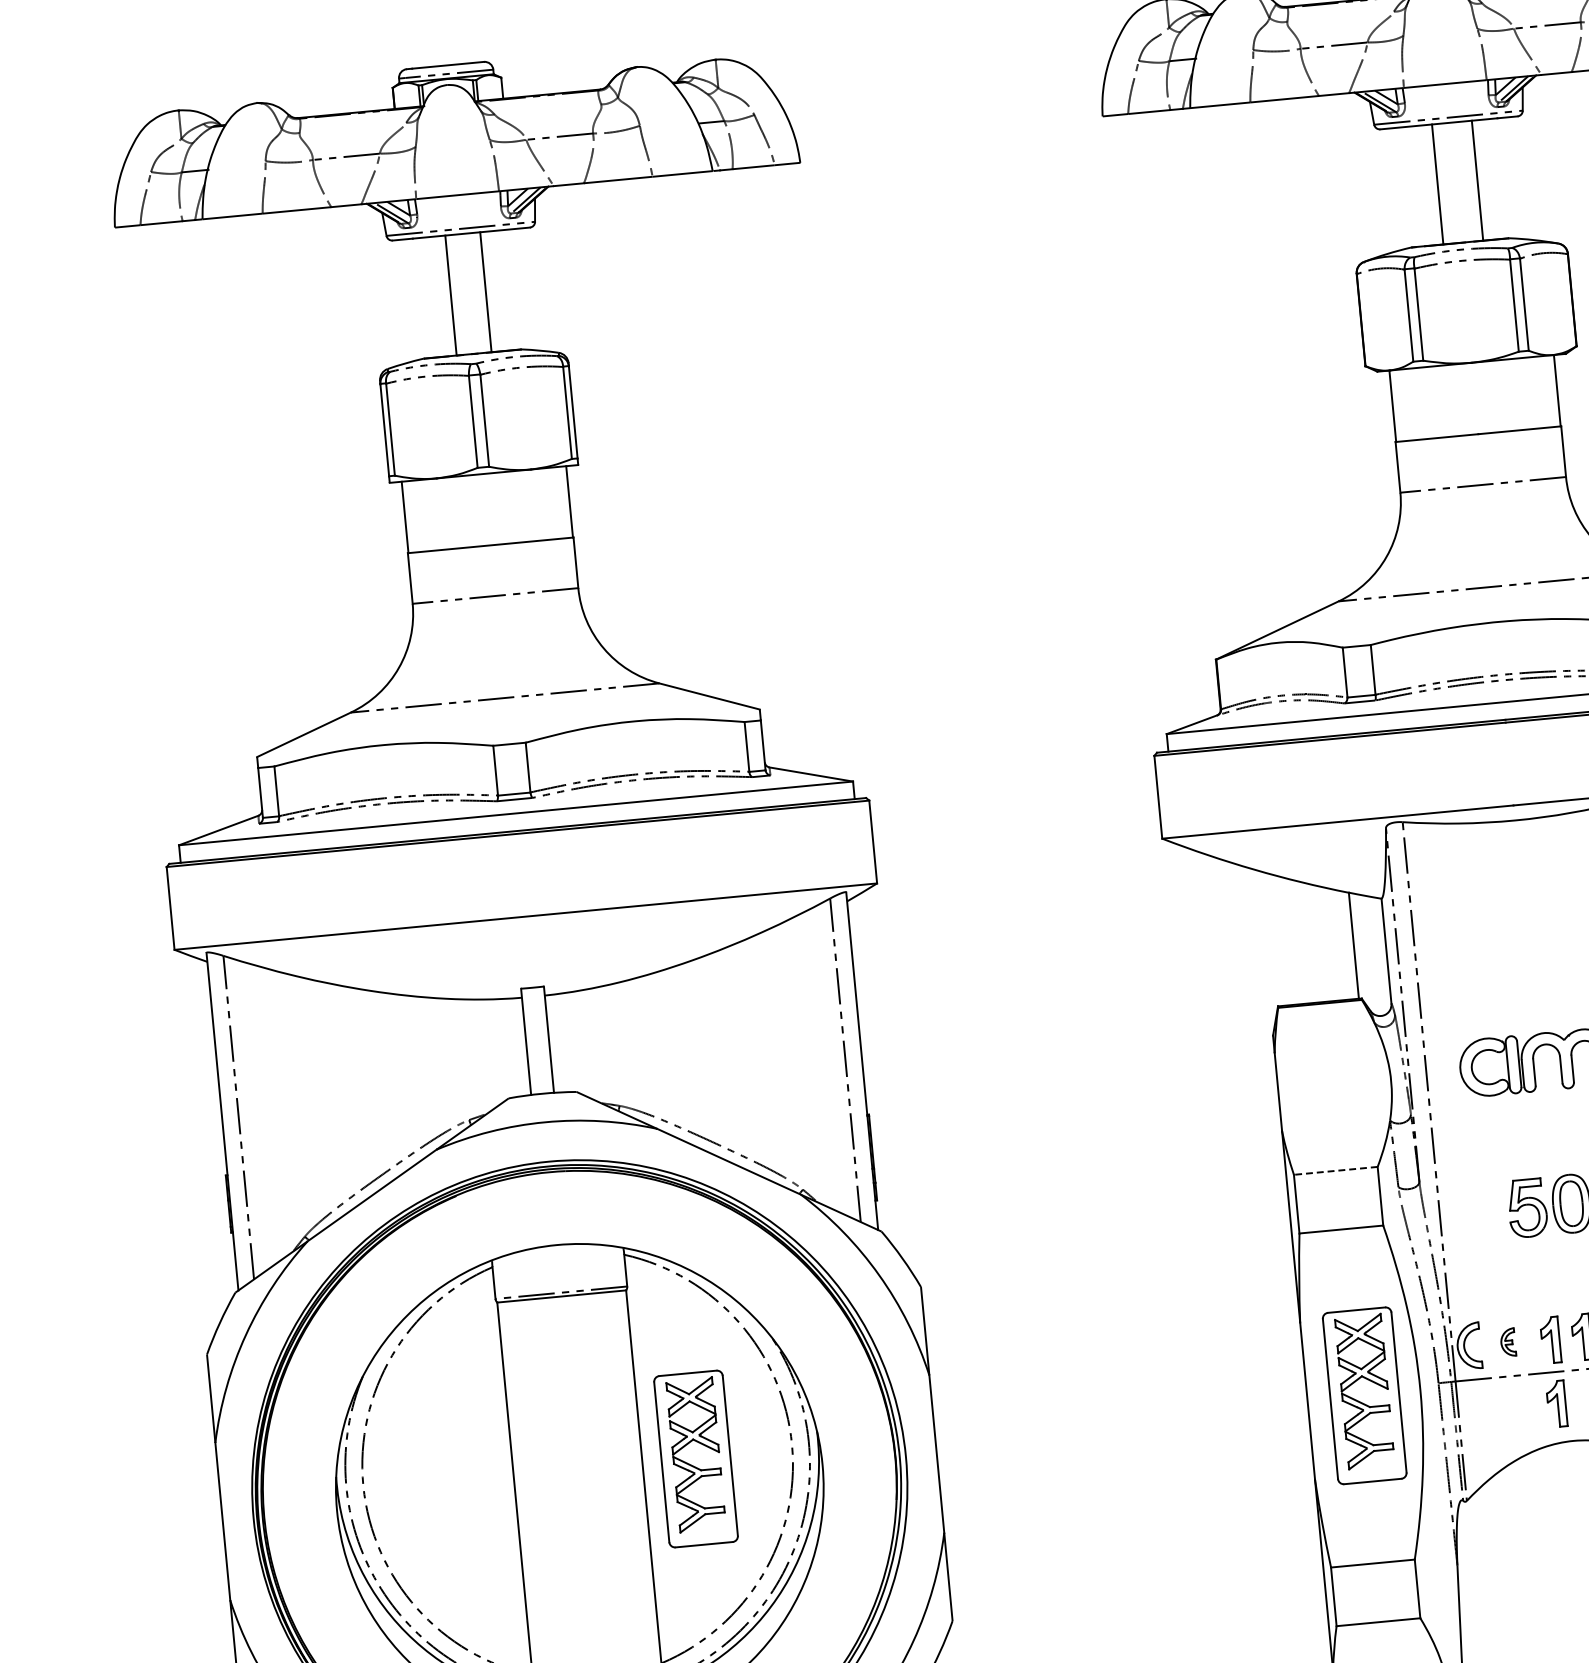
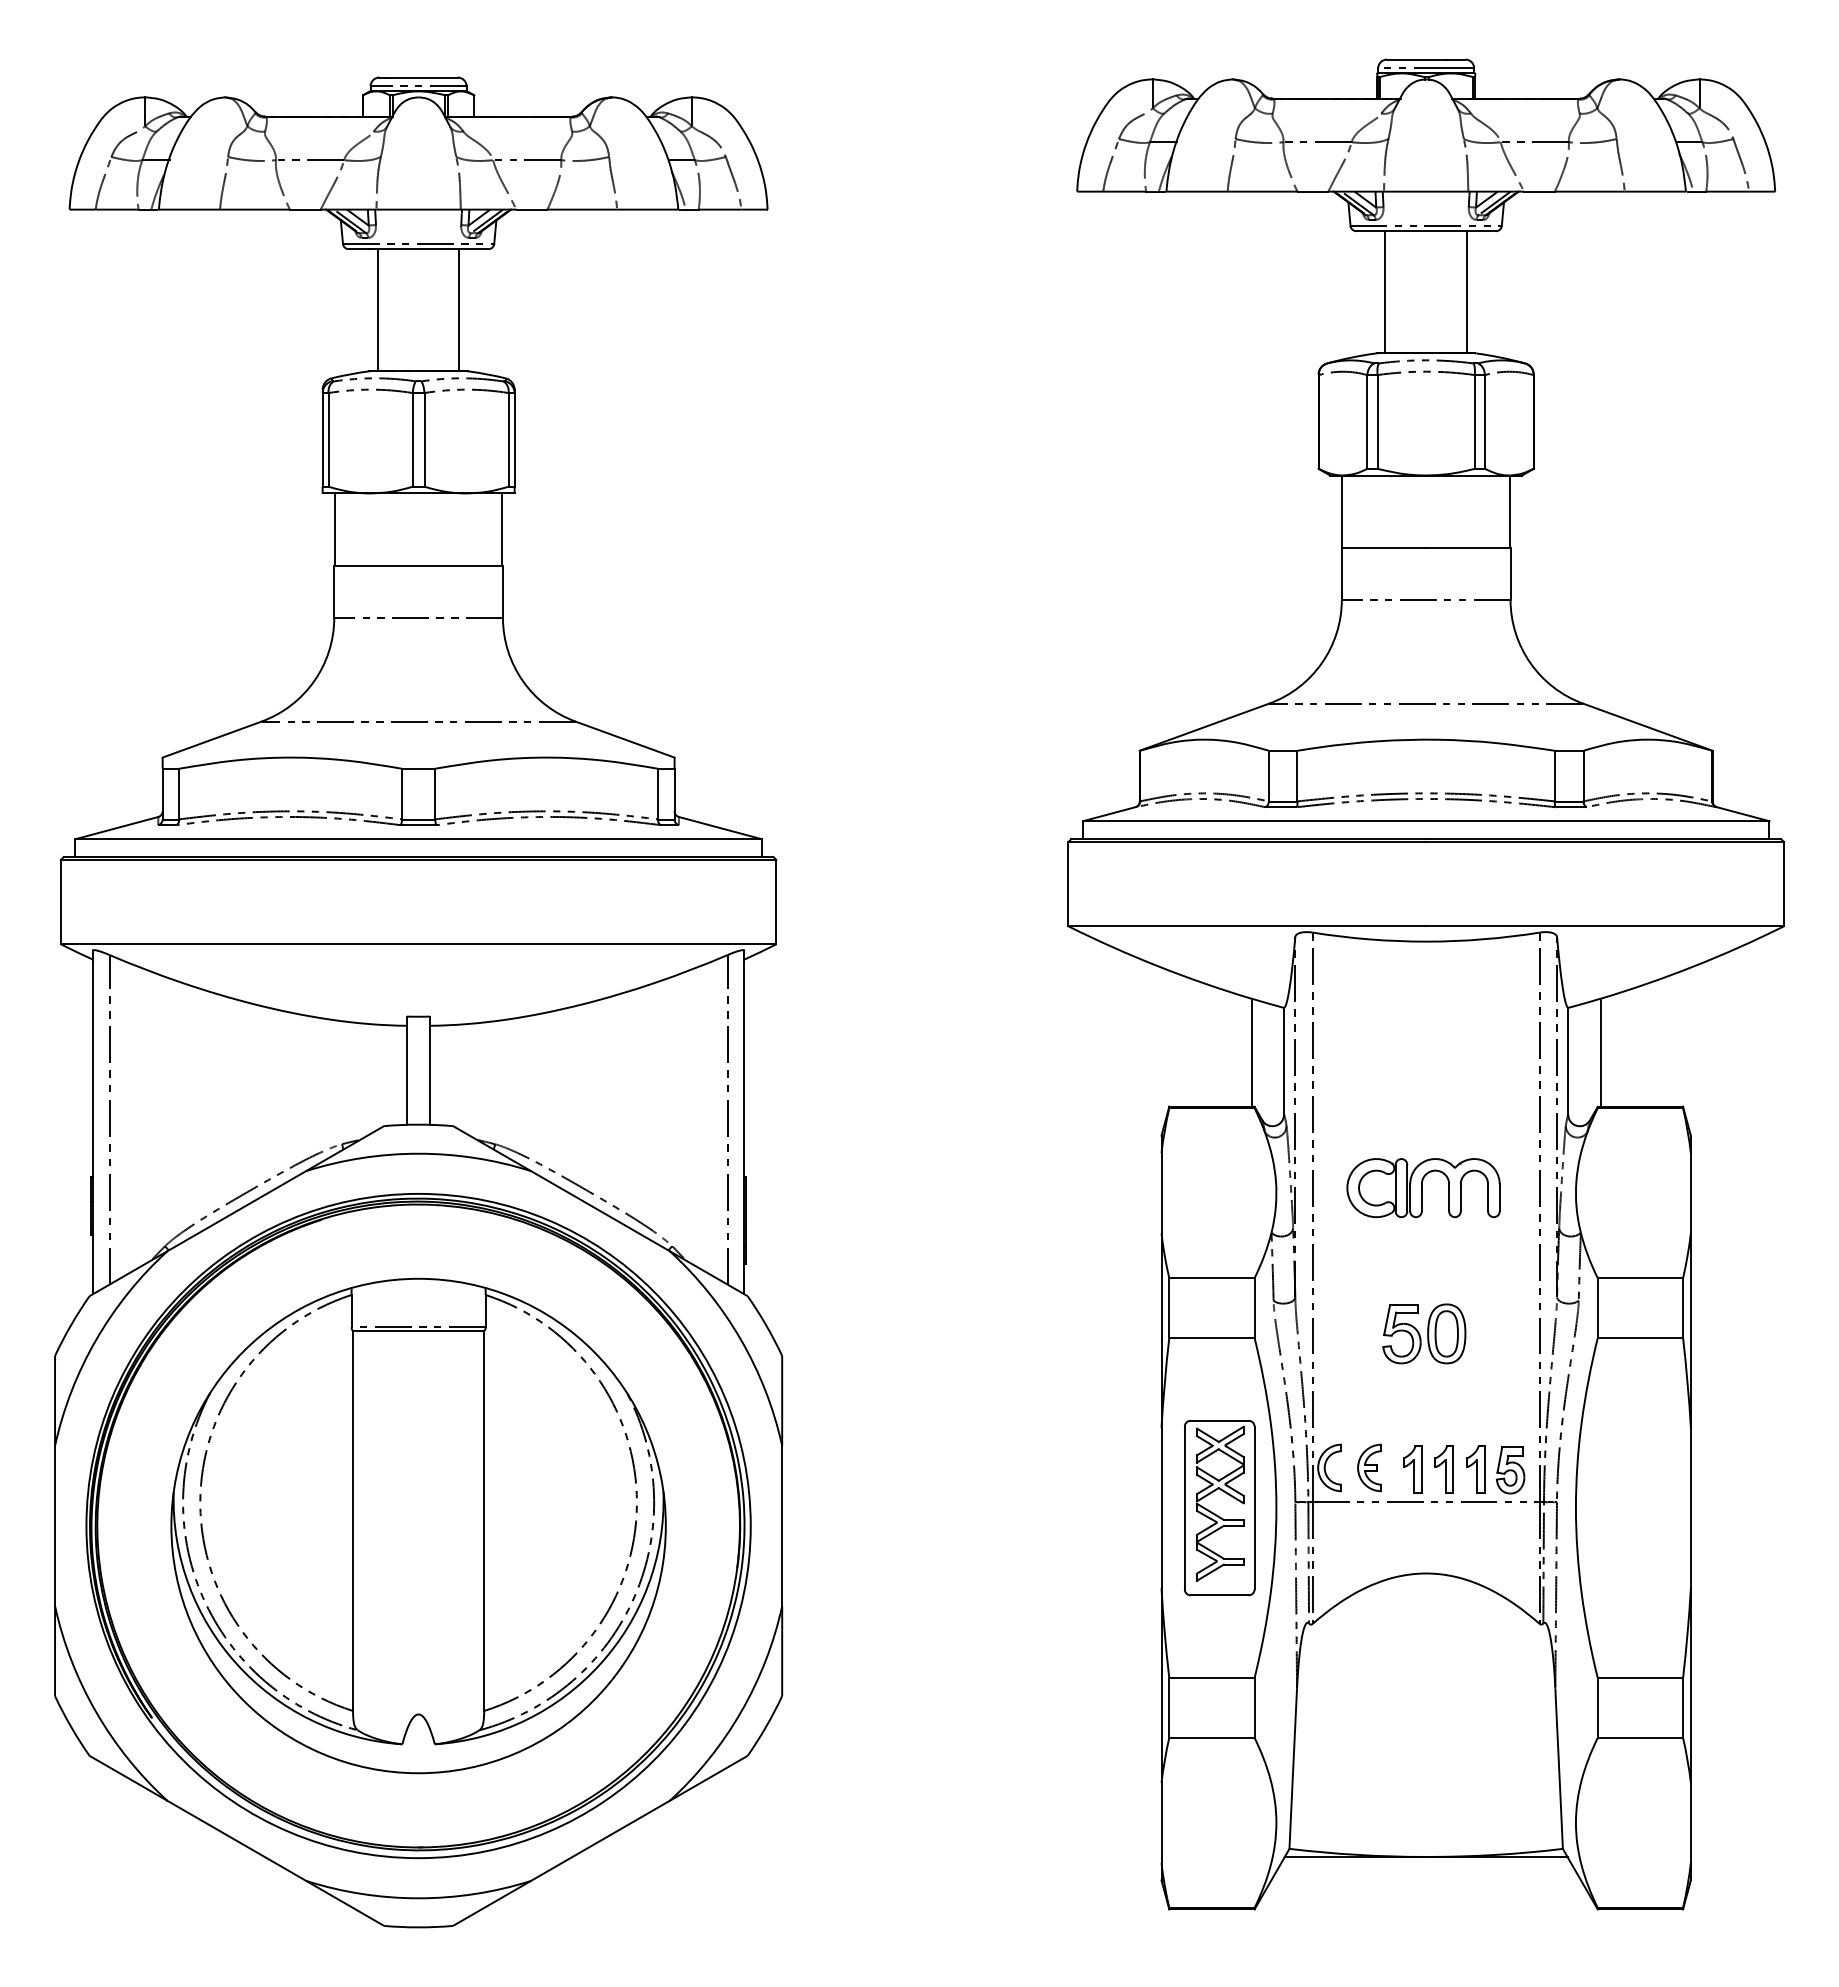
line: (1477, 180) -> (1385, 292), moved
line: (1437, 184) -> (1466, 292), moved
line: (485, 292) -> (377, 310), moved
line: (451, 295) -> (459, 310), moved
line: (1335, 1171) -> (1211, 1278), dashed -> solid
part: (1508, 1342) -> (1369, 1467), size x1.67
part: (1556, 1403) -> (1412, 1534), removed
part: (695, 1458) -> (538, 1507), removed

